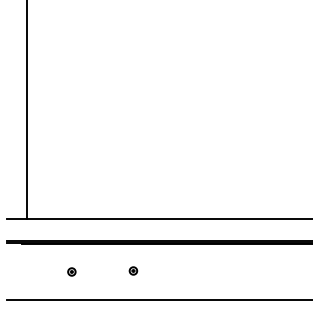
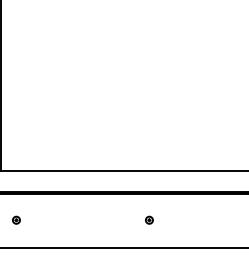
part: (133, 270) -> (149, 219), moved
part: (71, 271) -> (16, 219), moved

